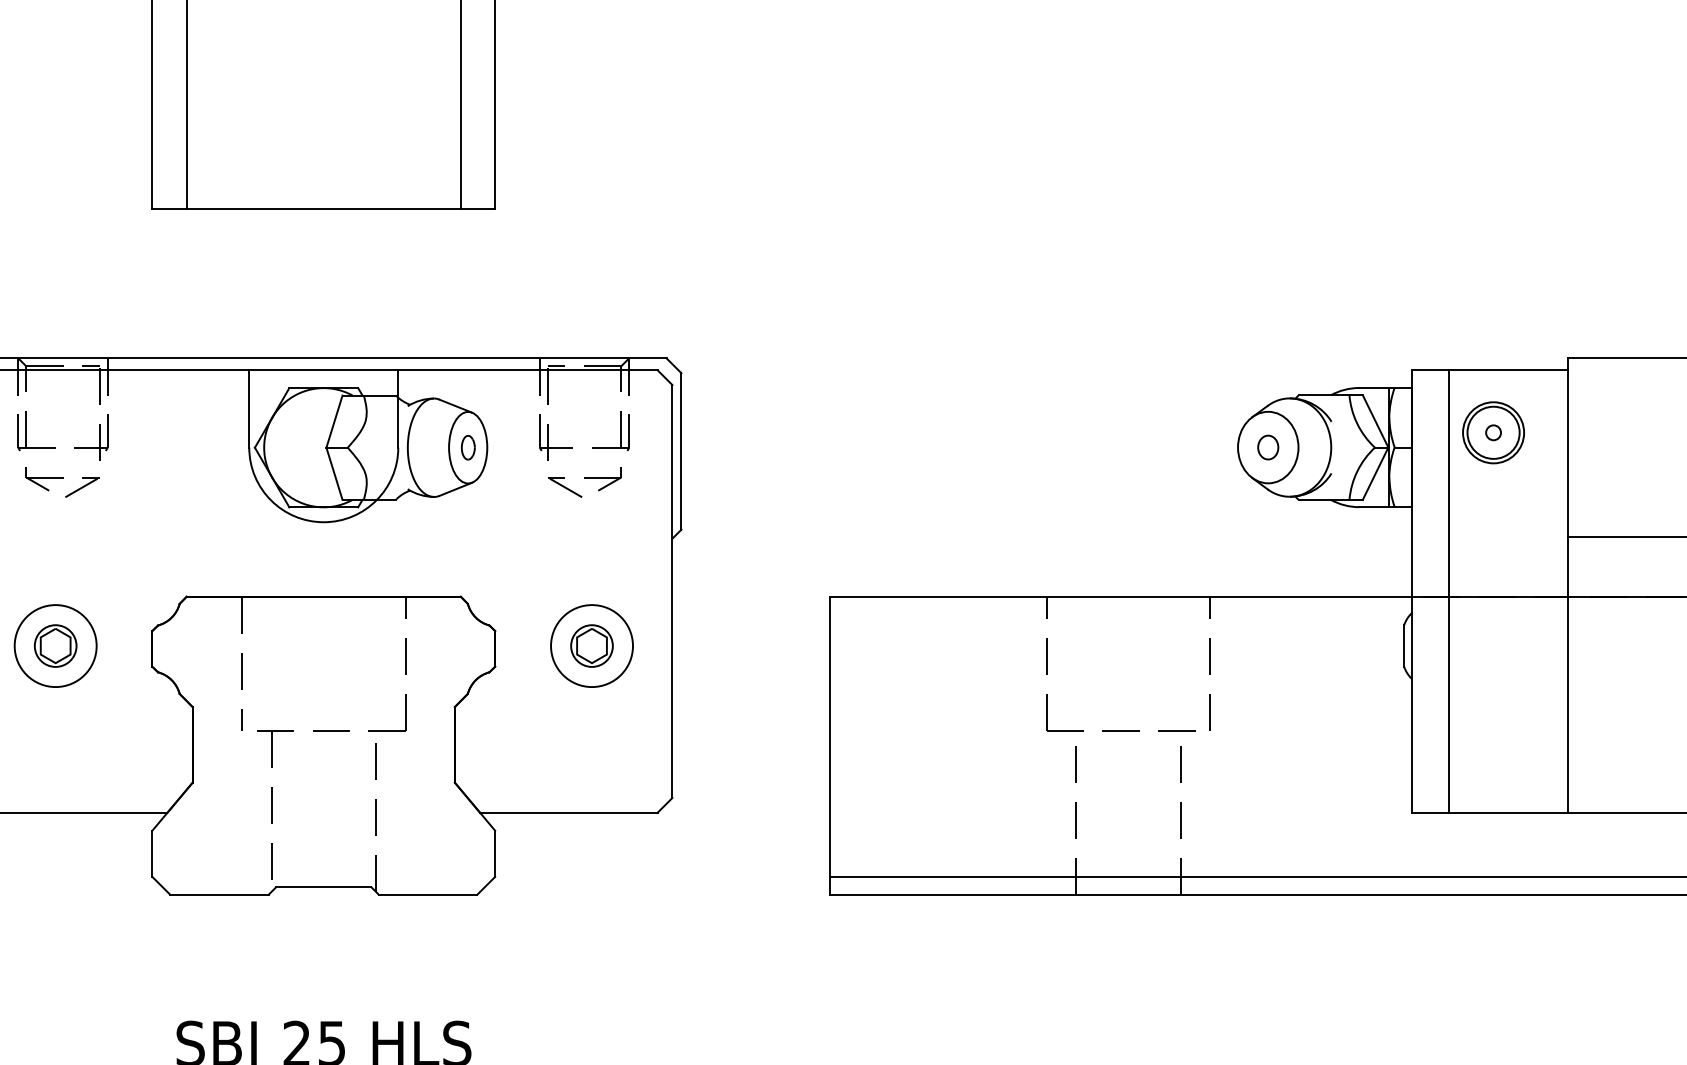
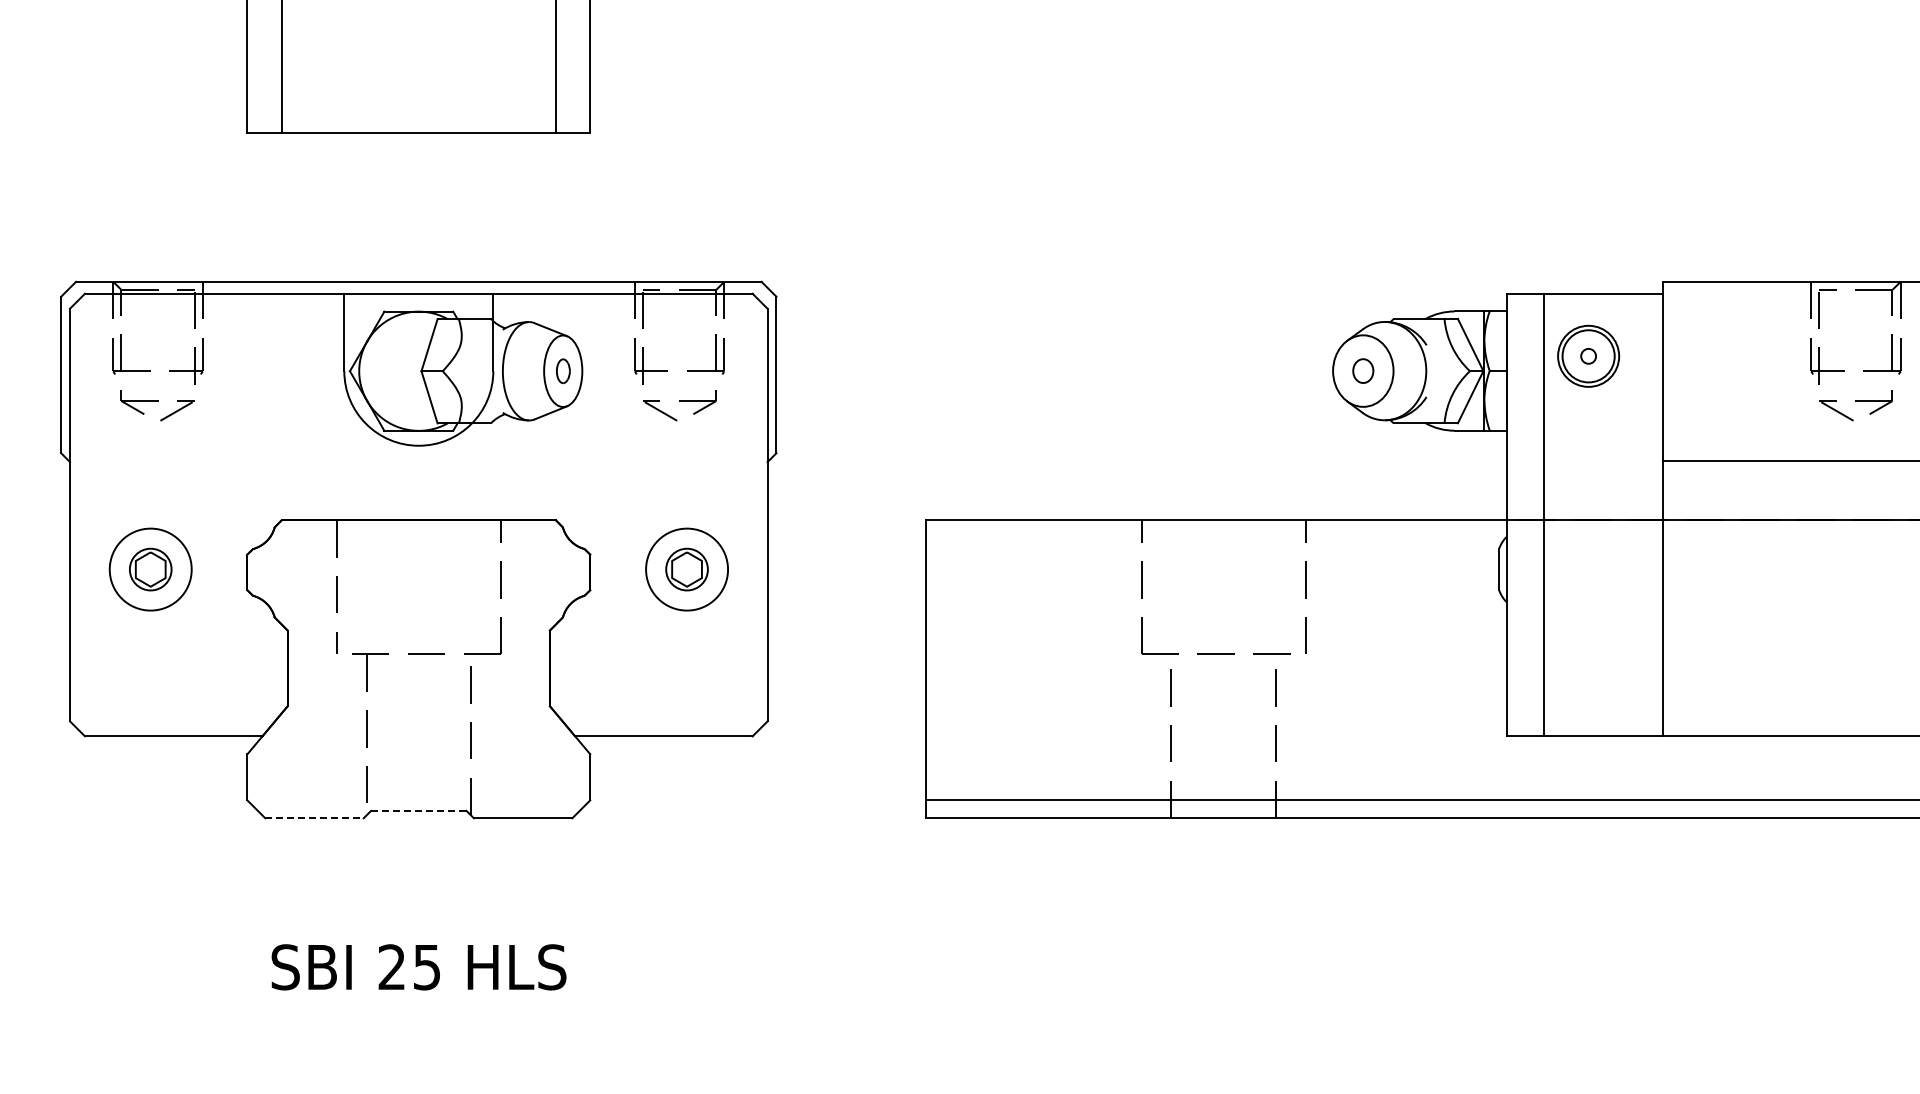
line: (323, 886) -> (418, 810), solid -> dashed
line: (220, 894) -> (315, 818), solid -> dashed

